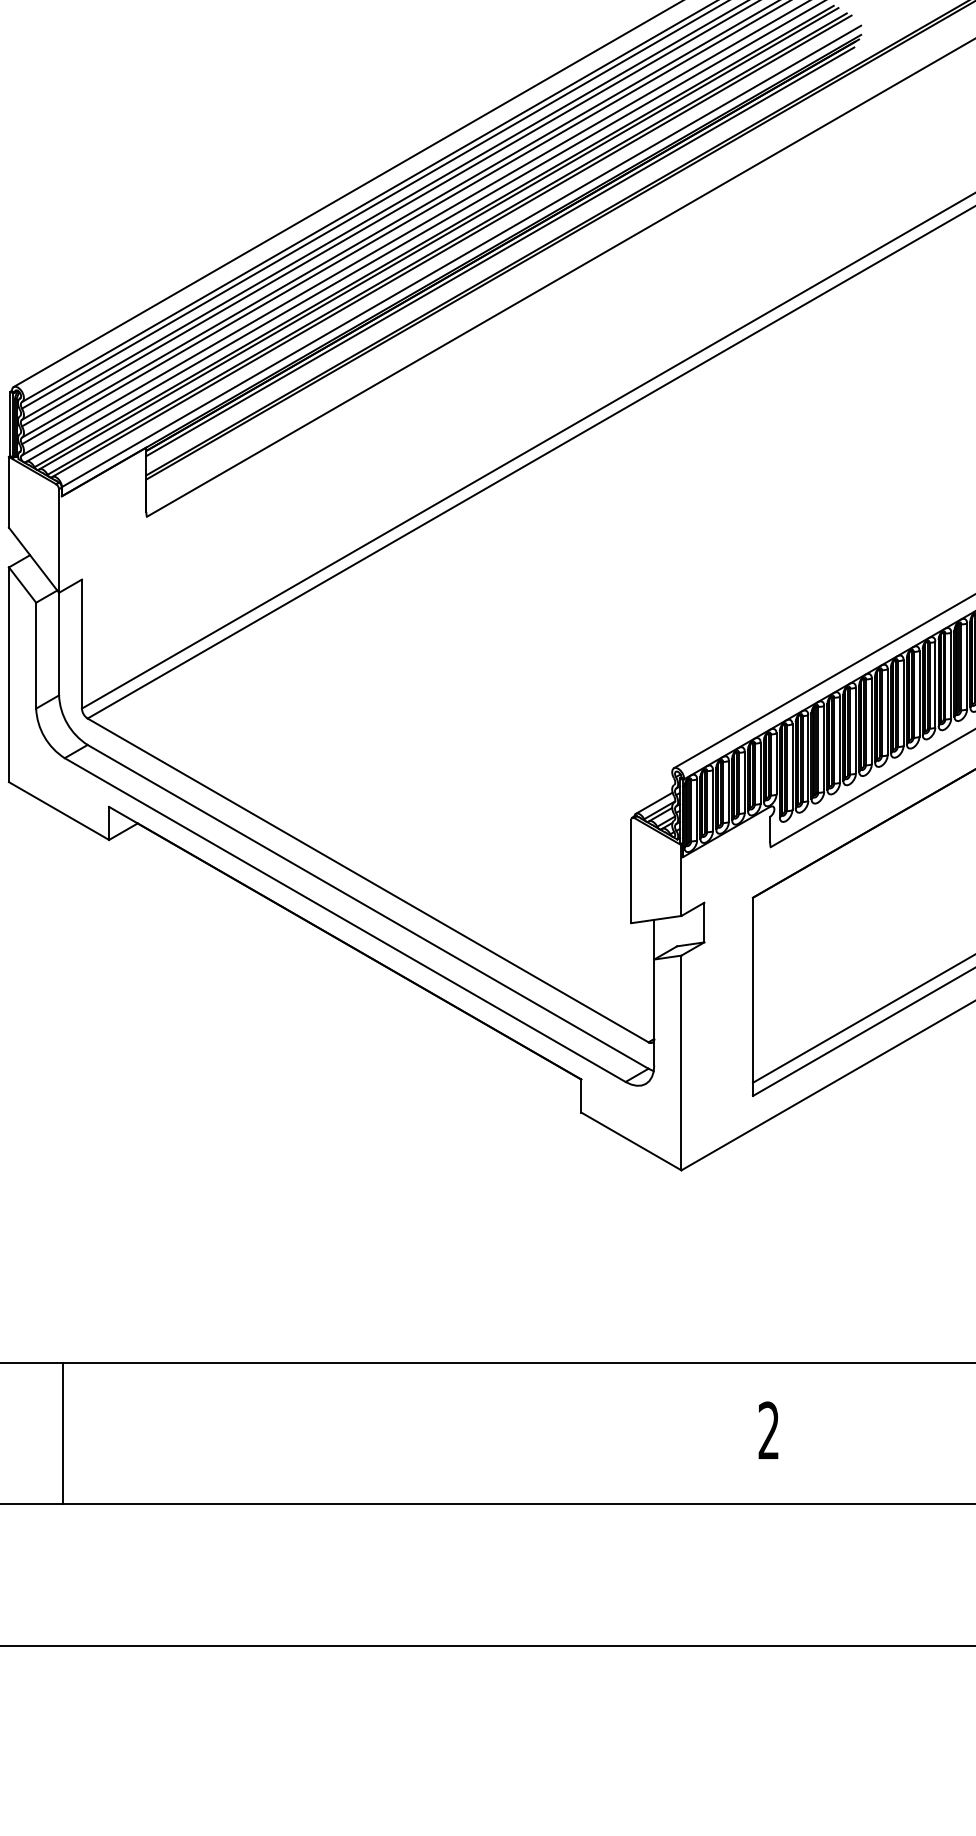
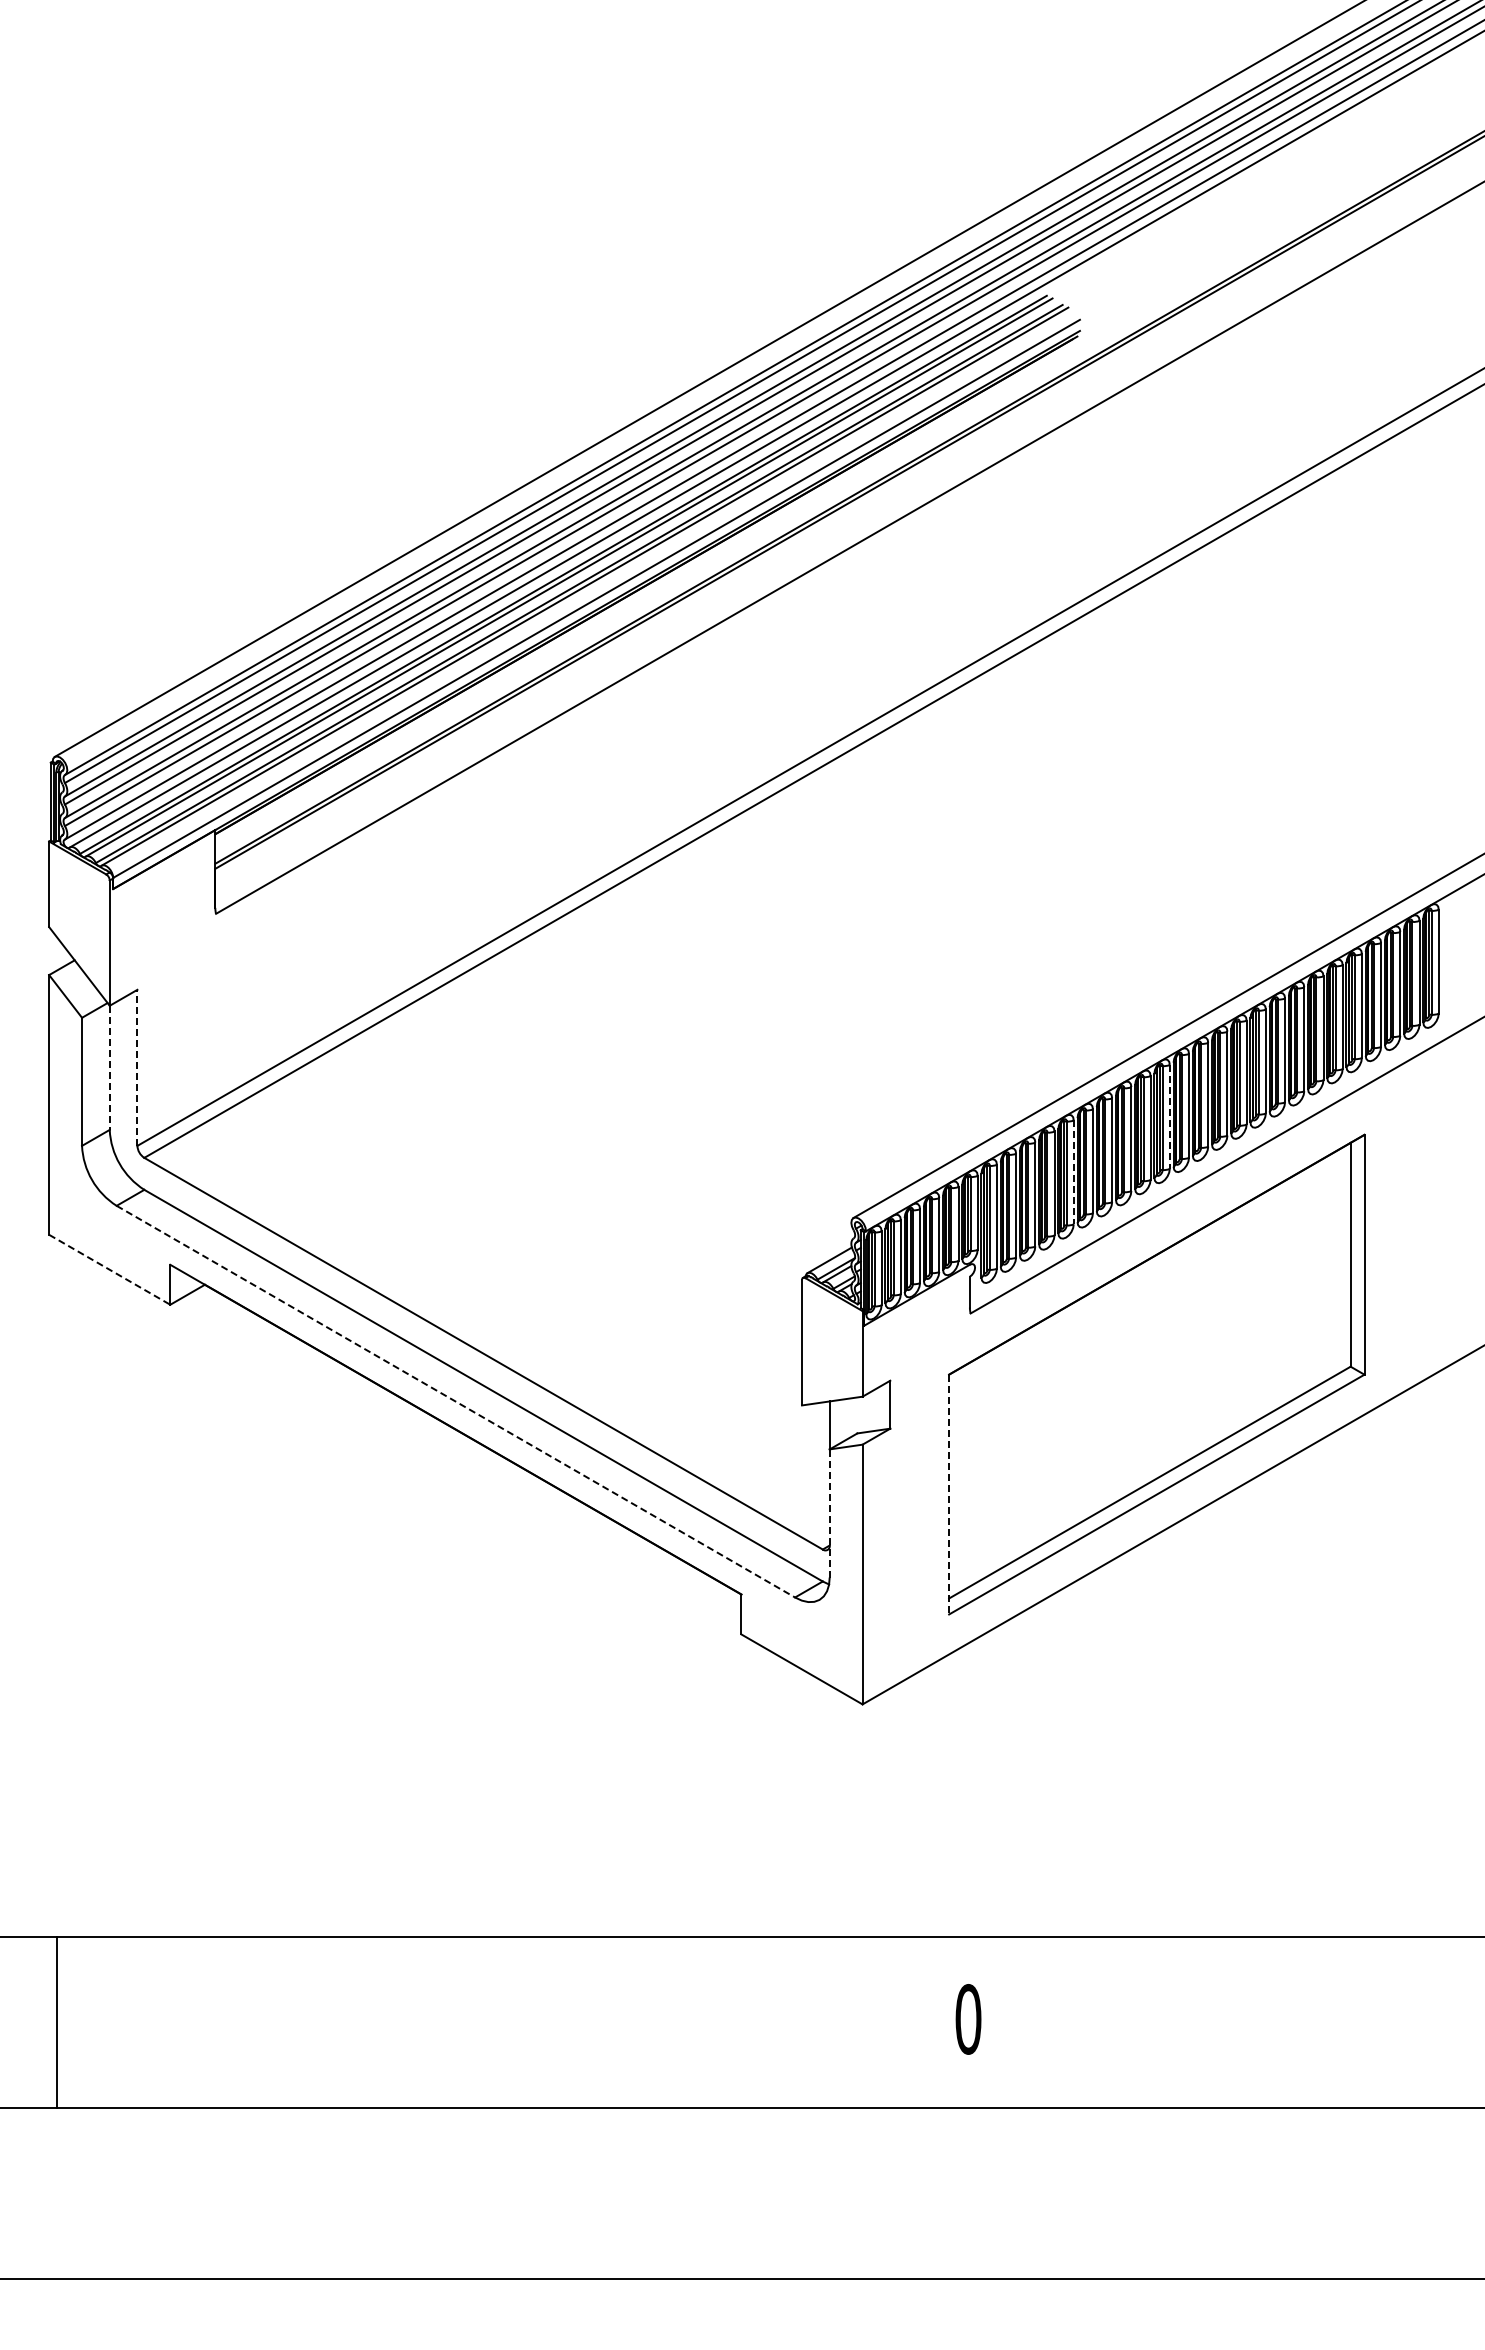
line: (500, 251) -> (643, 593), removed
line: (82, 643) -> (137, 1067), solid -> dashed
line: (58, 644) -> (109, 1068), solid -> dashed
line: (935, 684) -> (1169, 1116), solid -> dashed
line: (855, 730) -> (1073, 1172), solid -> dashed
line: (58, 810) -> (109, 1269), solid -> dashed
line: (344, 919) -> (455, 1401), solid -> dashed
line: (753, 996) -> (949, 1494), solid -> dashed
line: (654, 1011) -> (829, 1512), solid -> dashed
text: (768, 1430) -> (968, 2019), 2 -> 0
line: (62, 1433) -> (57, 2022), moved

